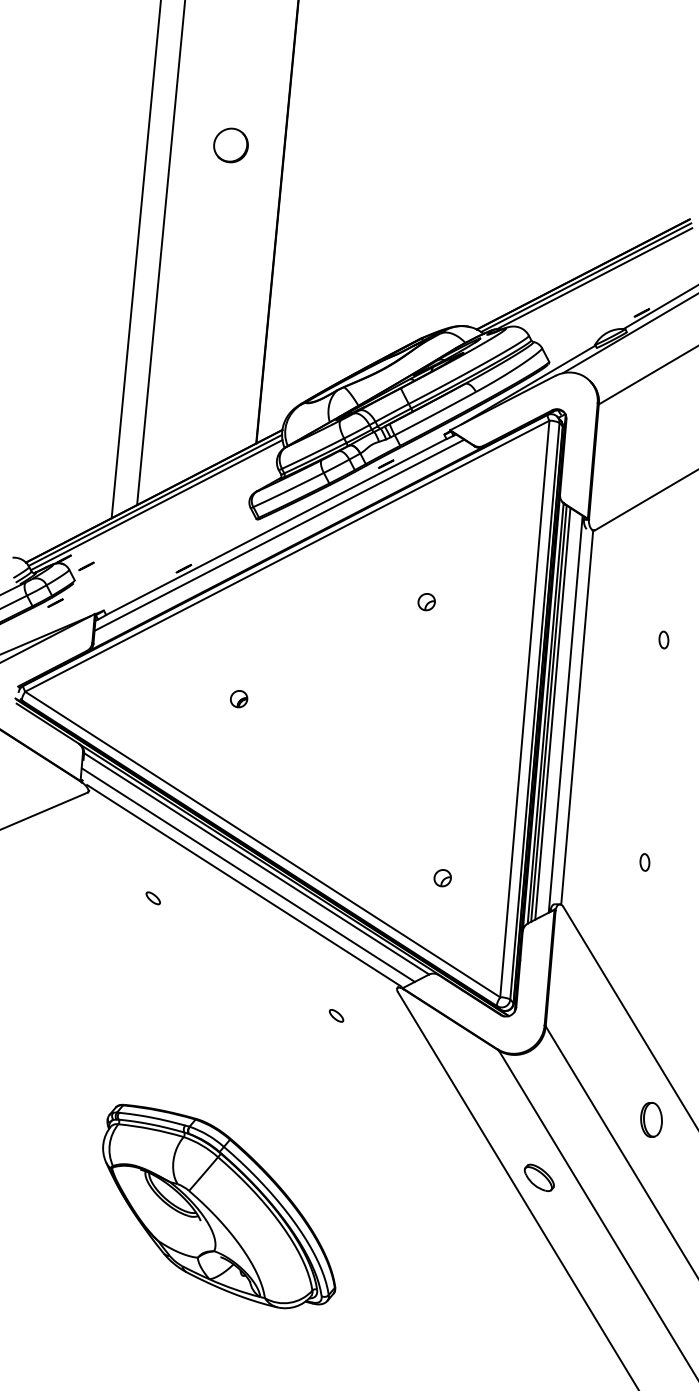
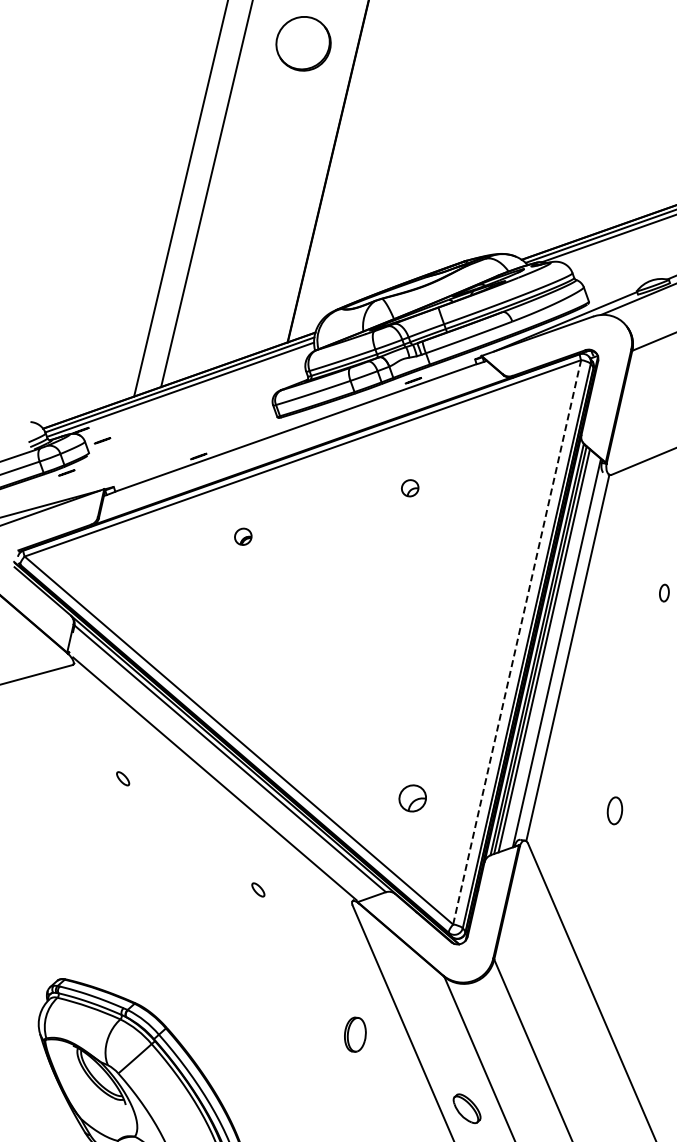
part: (230, 145) -> (303, 43), size x1.6
line: (279, 534) -> (298, 435), removed
part: (426, 602) -> (409, 488), moved
part: (239, 699) -> (243, 537), moved
line: (524, 708) -> (516, 641), solid -> dashed
part: (644, 862) -> (614, 810), size x1.6
line: (248, 874) -> (220, 768), removed
part: (442, 878) -> (412, 798), size x1.6
part: (336, 1015) -> (258, 889), moved
part: (651, 1119) -> (355, 1034), moved

